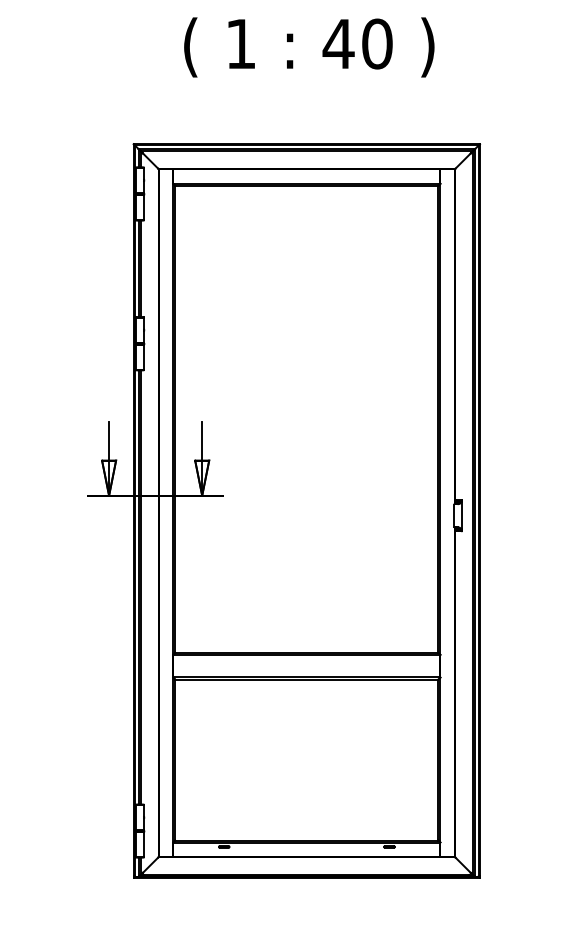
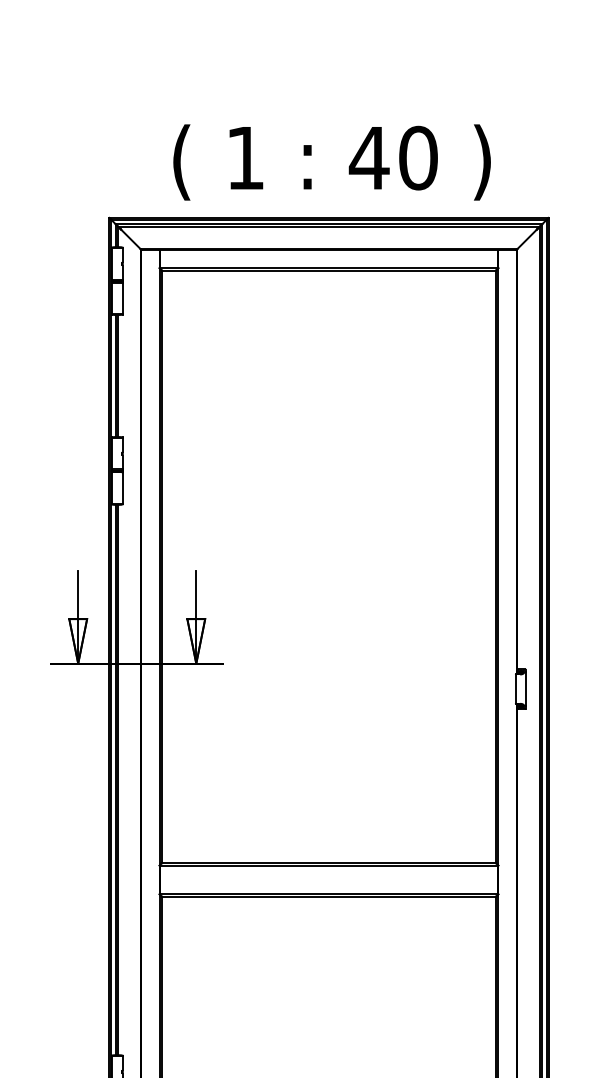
text: (309, 47) -> (332, 162), moved

